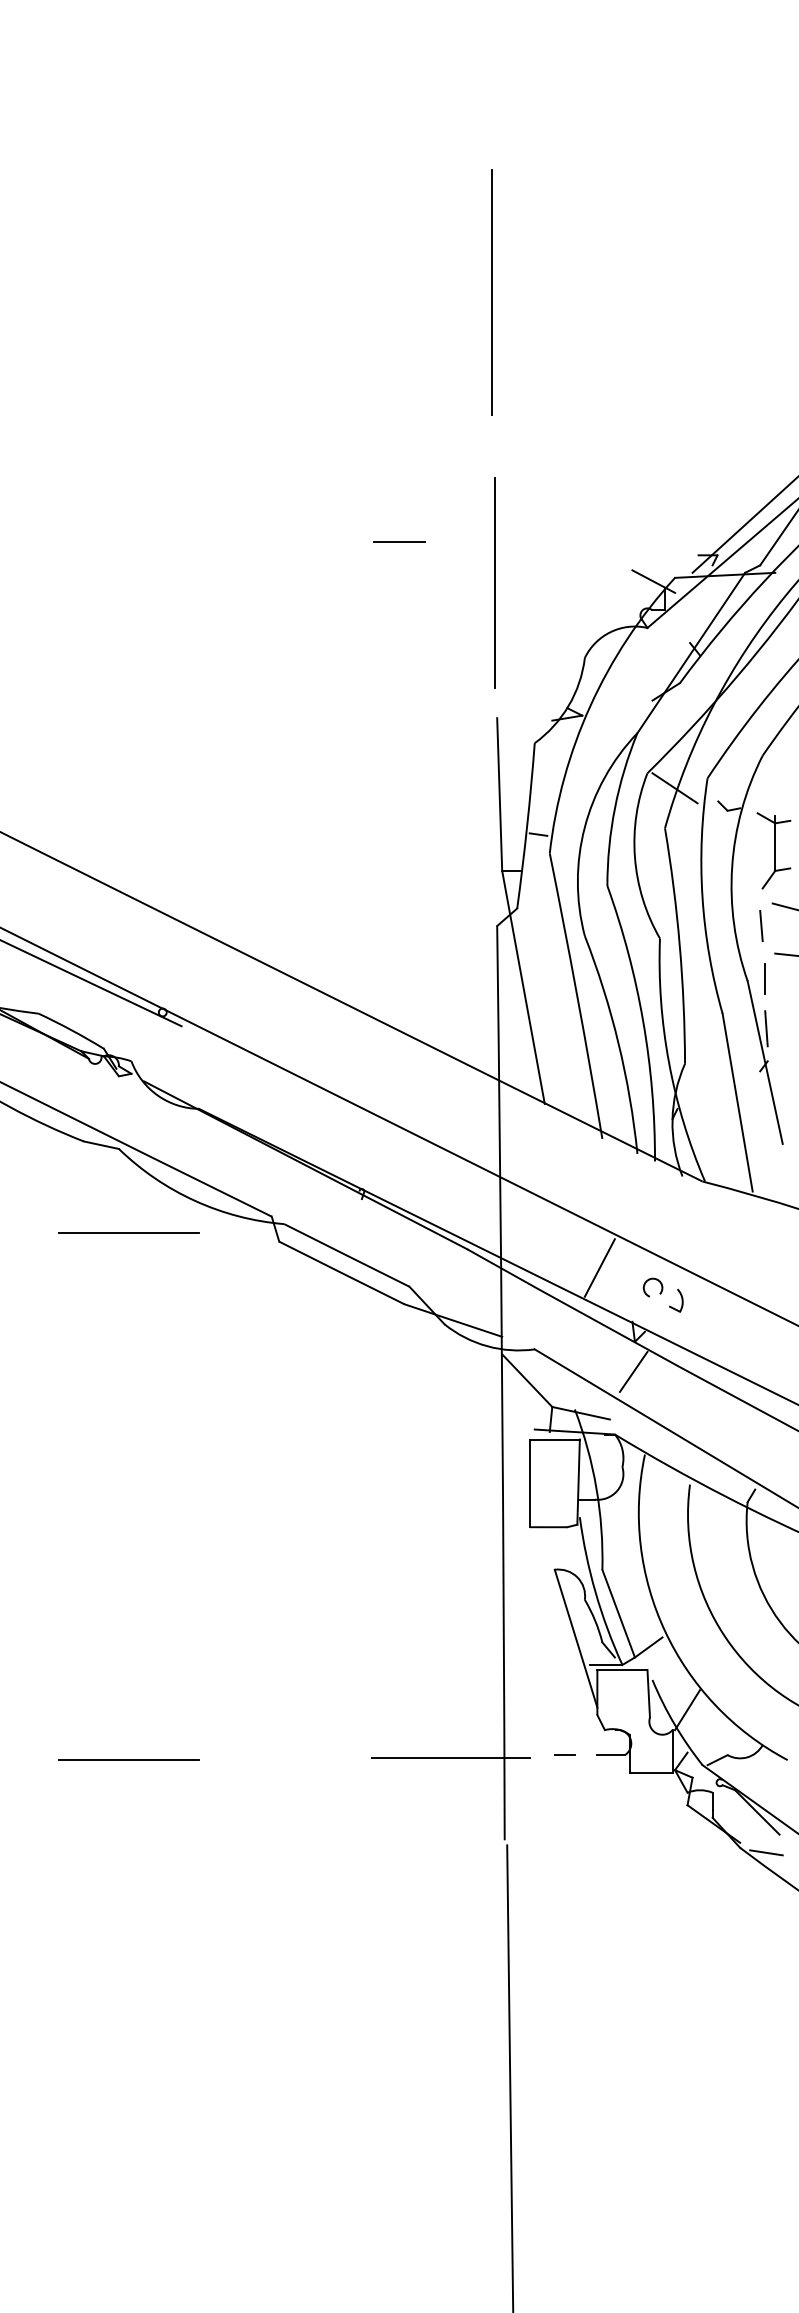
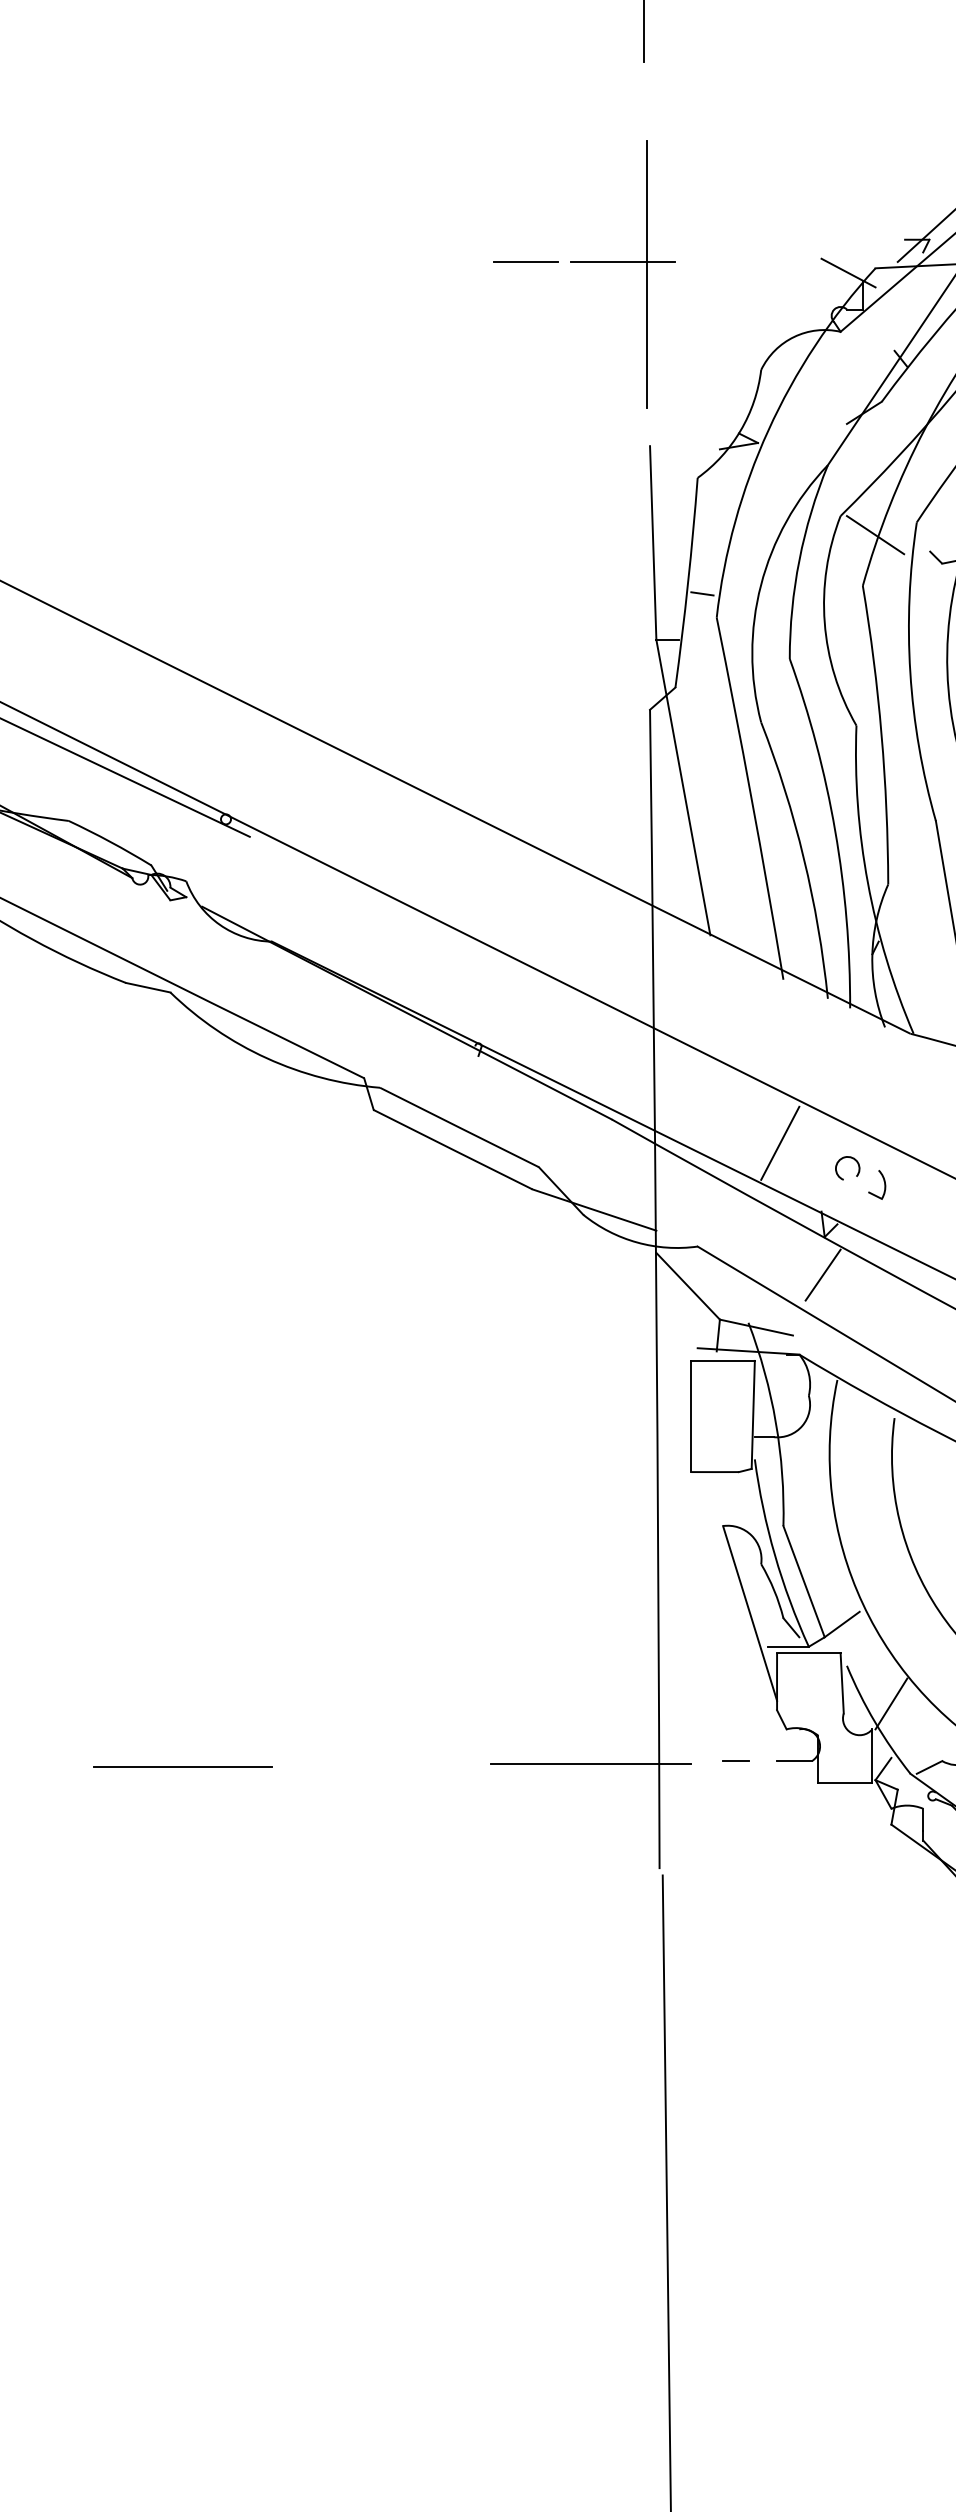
line: (399, 541) -> (526, 261), moved
line: (475, 572) -> (622, 261), added
line: (128, 1232) -> (182, 1098), removed

